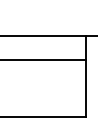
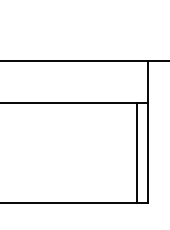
line: (78, 88) -> (136, 153), added

